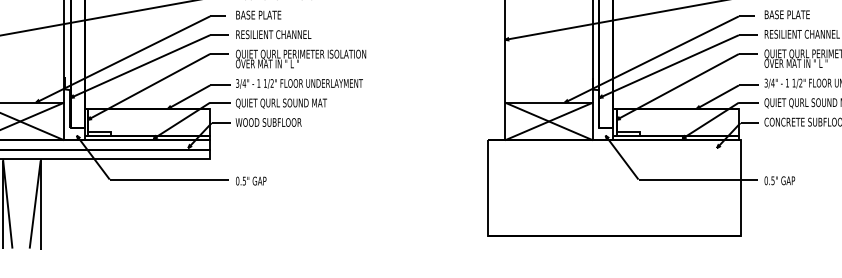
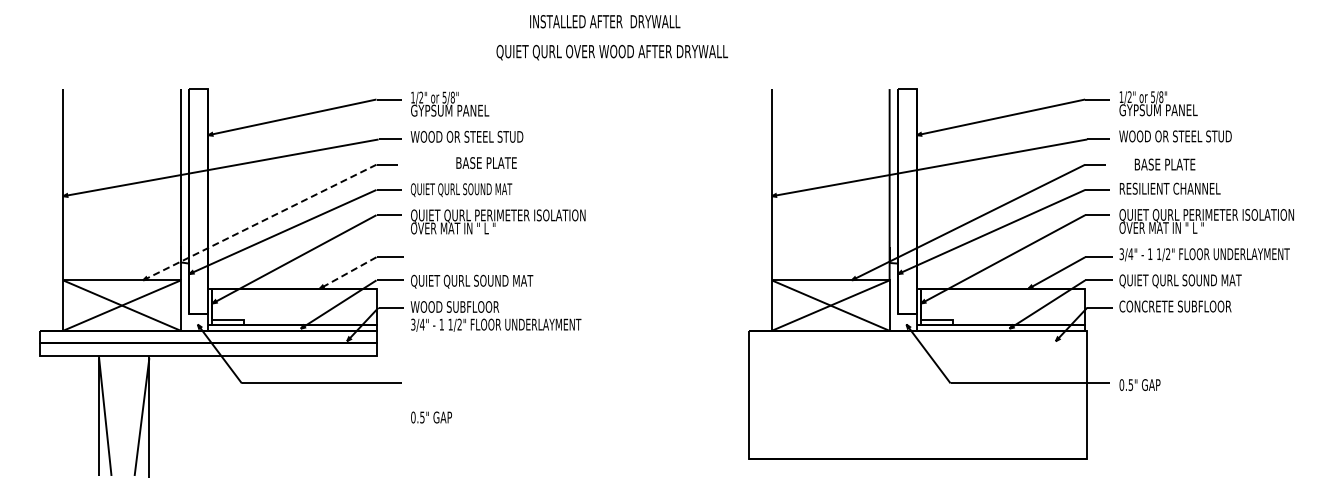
text: (258, 14) -> (486, 162), moved
text: (786, 14) -> (1164, 164), moved
text: (273, 35) -> (461, 190), RESILIENT CHANNEL -> QUIET QURL SOUND MAT
line: (123, 59) -> (260, 222), solid -> dashed
text: (299, 83) -> (496, 324), moved
line: (189, 96) -> (348, 272), solid -> dashed
text: (251, 181) -> (431, 417), moved

